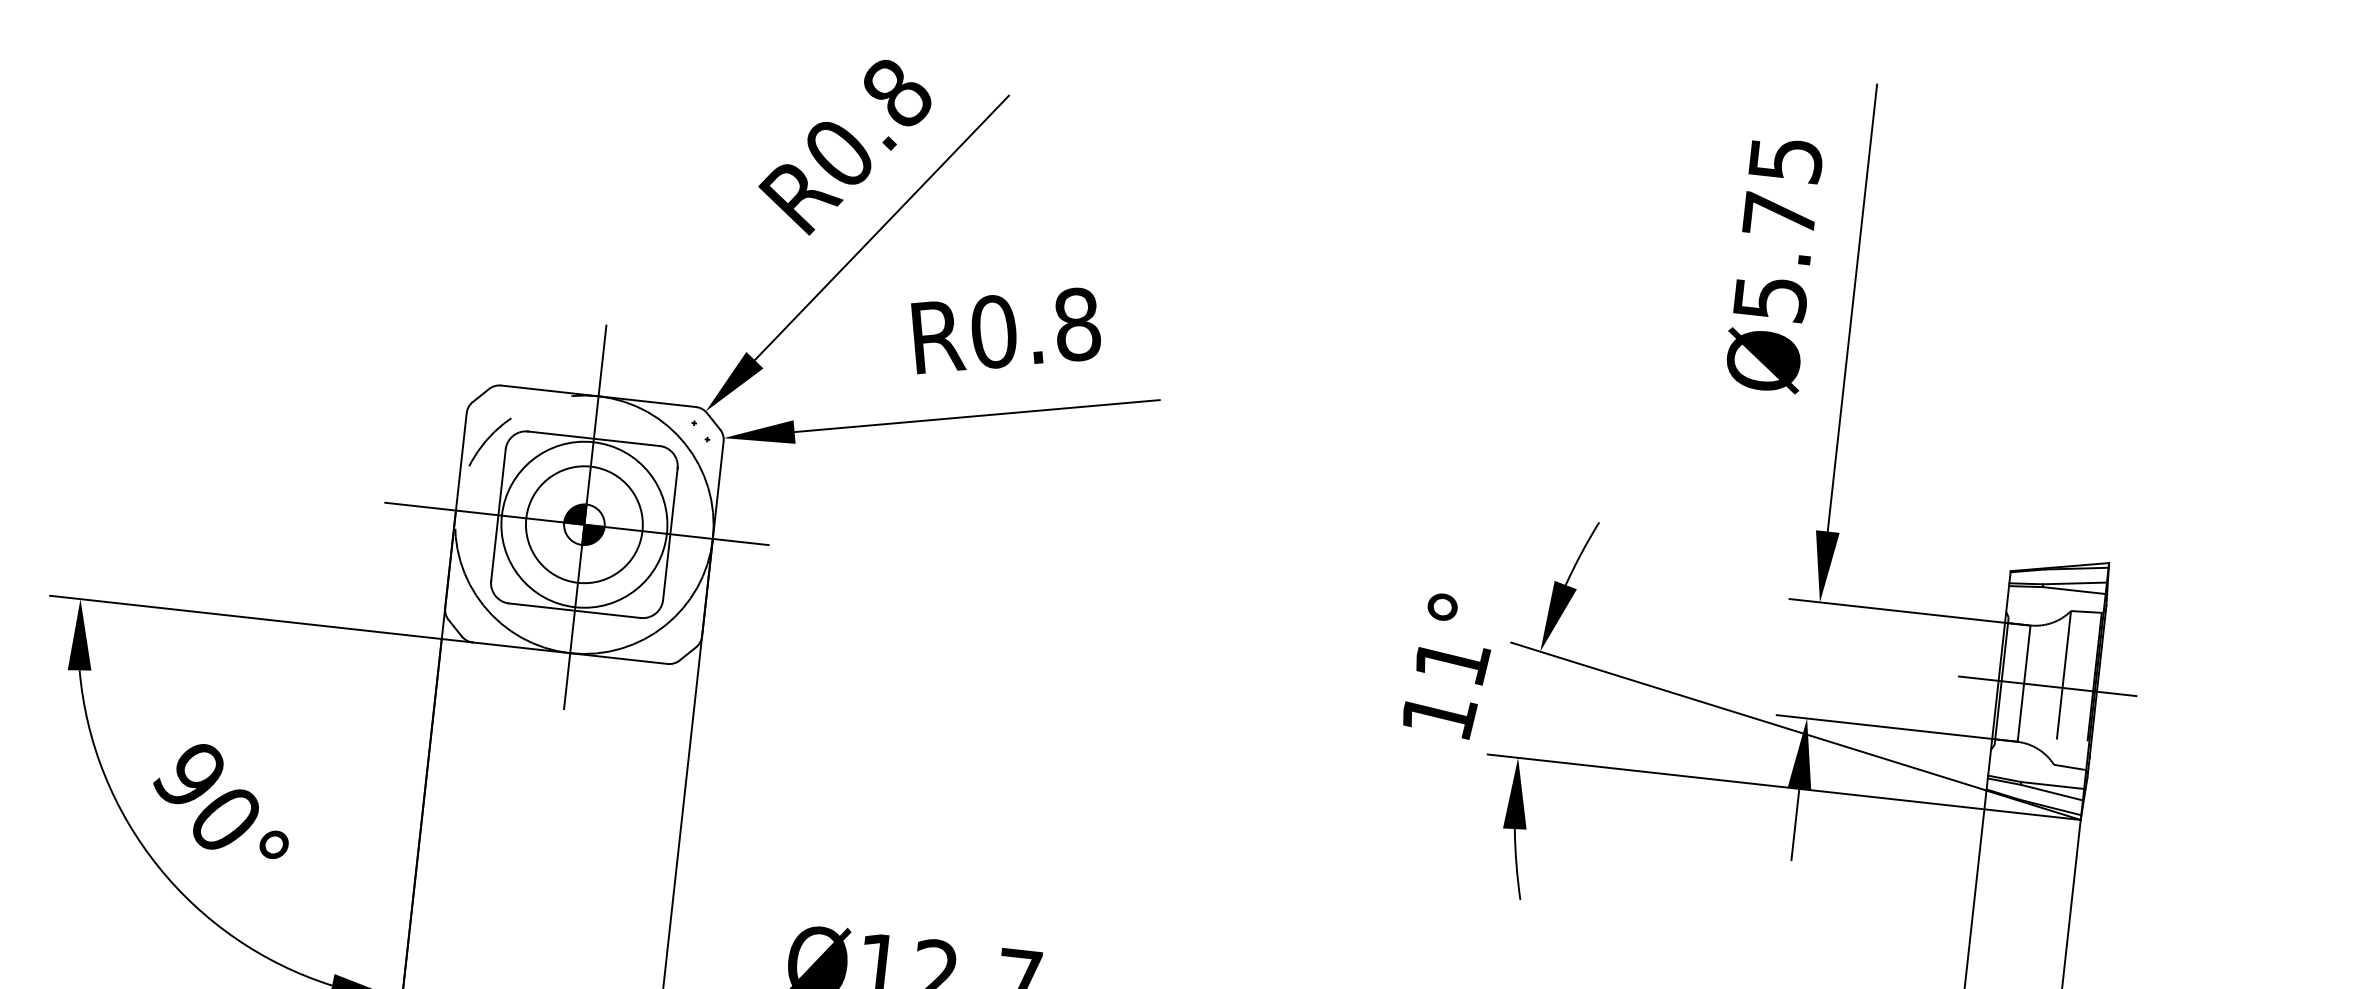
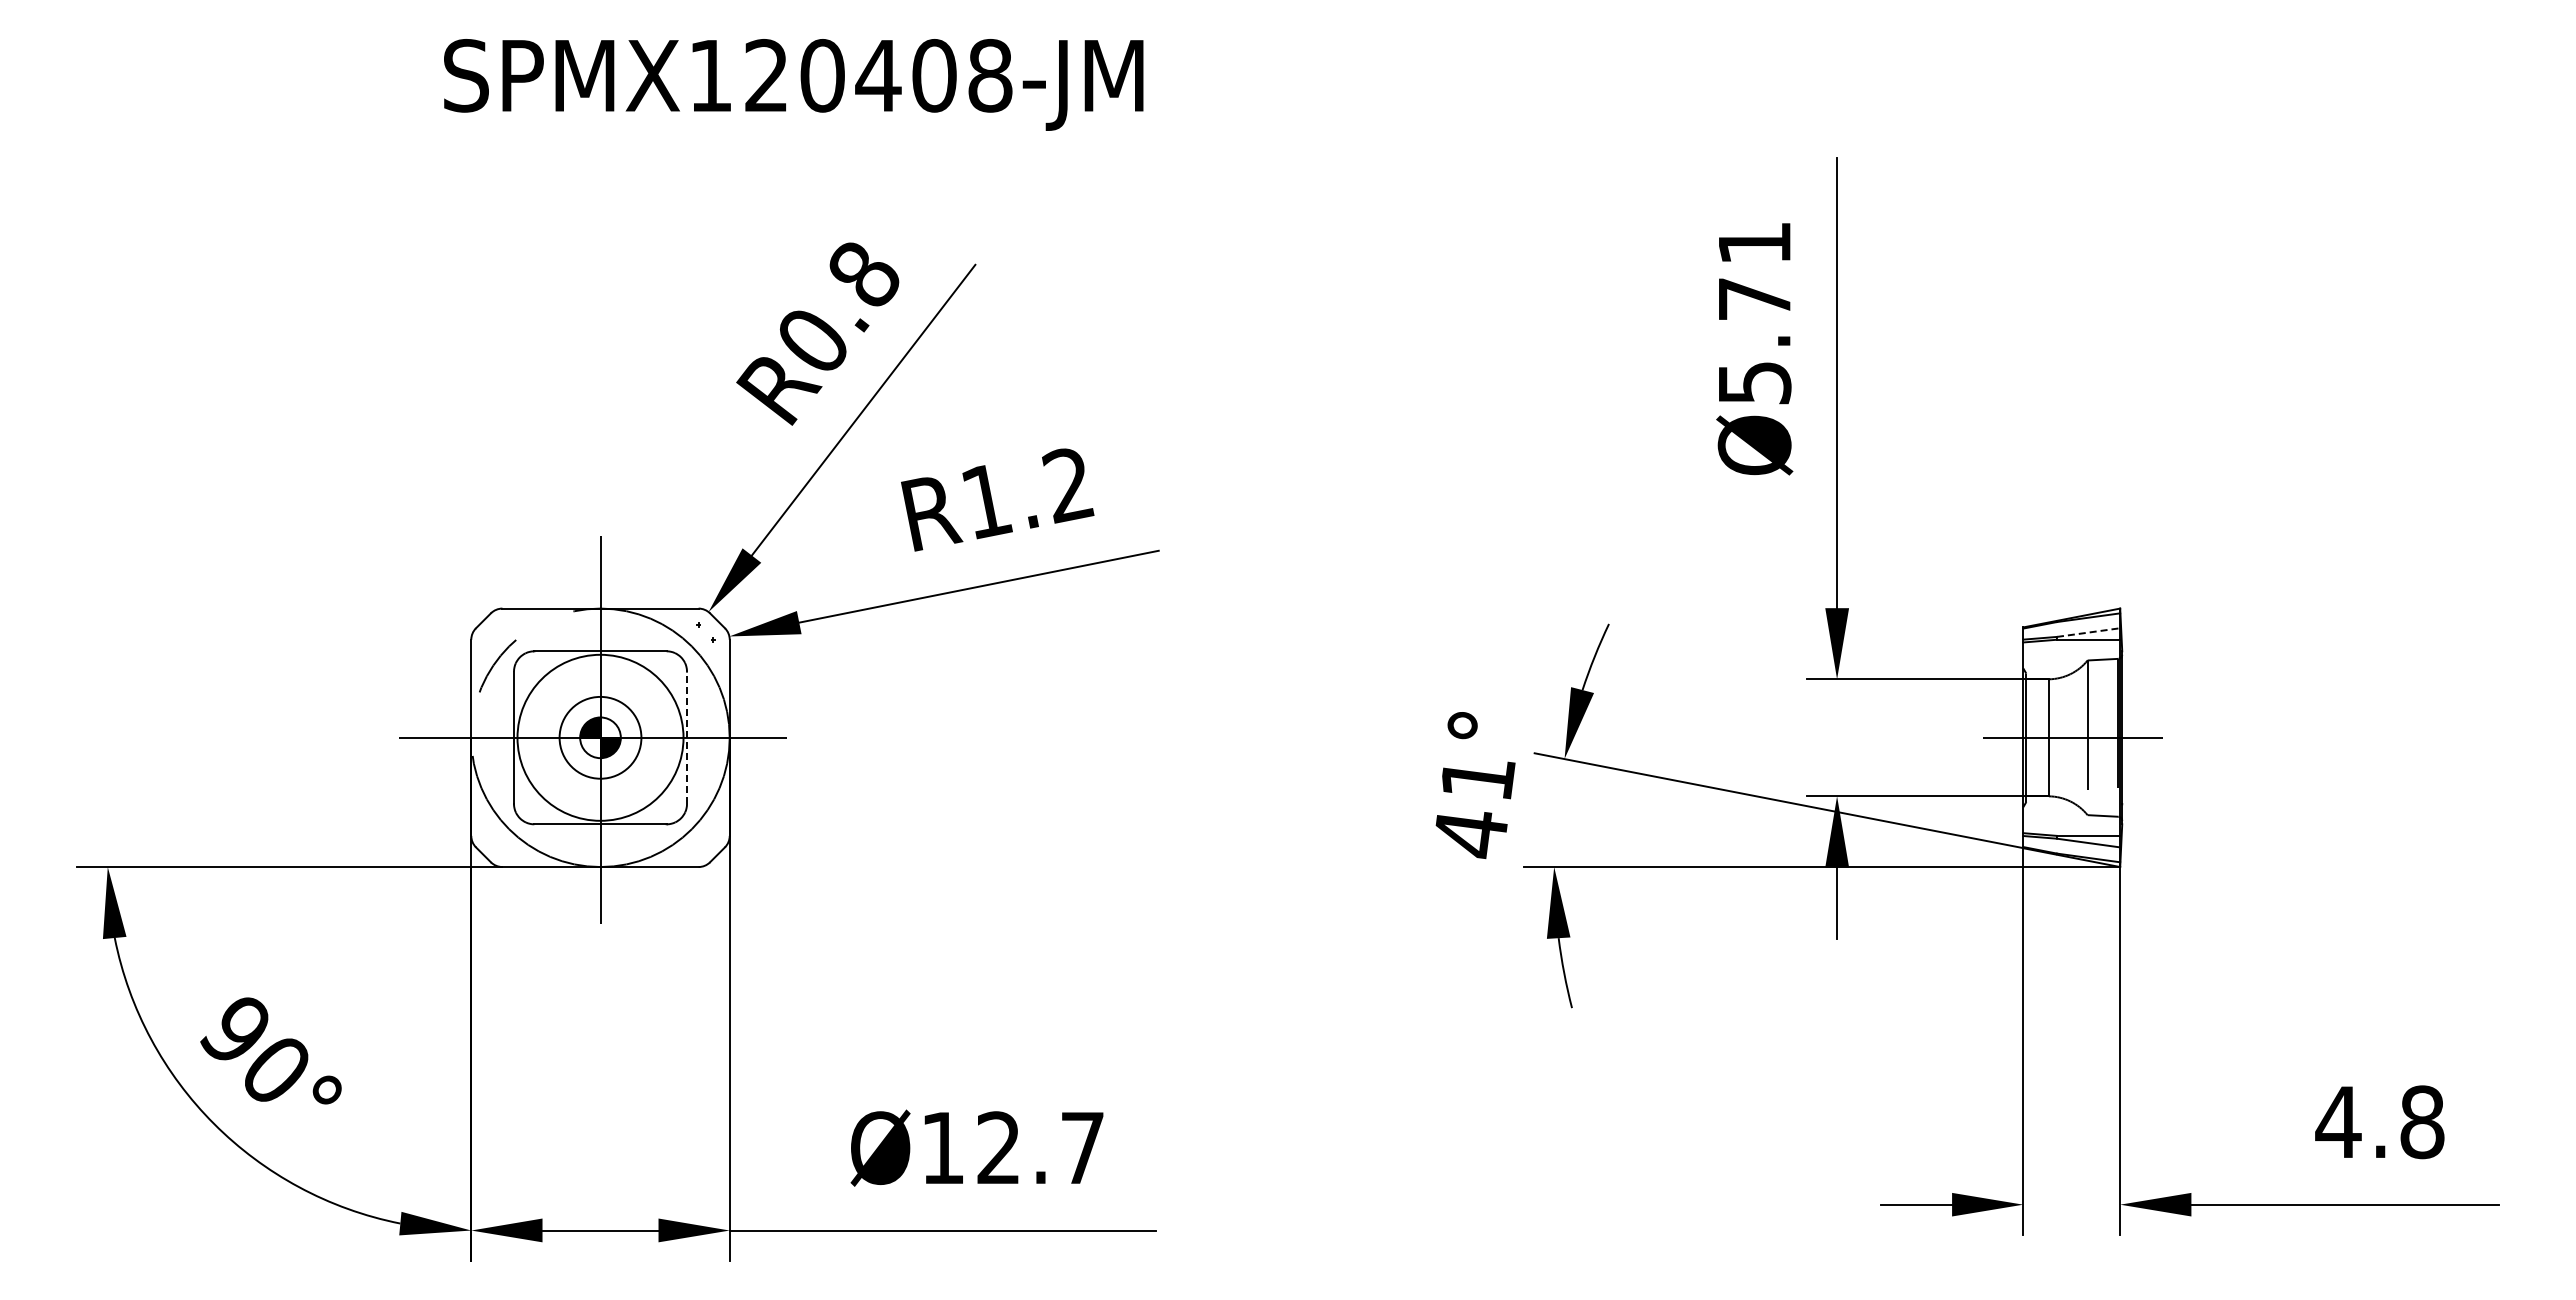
text: (1786, 160) -> (1755, 243), Ø5.75 -> Ø5.71
text: (1036, 328) -> (1028, 493), R0.8 -> R1.2
circle: (584, 524) -> (600, 737), size x0.7
line: (670, 533) -> (687, 737), solid -> dashed
line: (2074, 583) -> (2088, 632), solid -> dashed
text: (1439, 717) -> (1471, 835), 11° -> 41°

